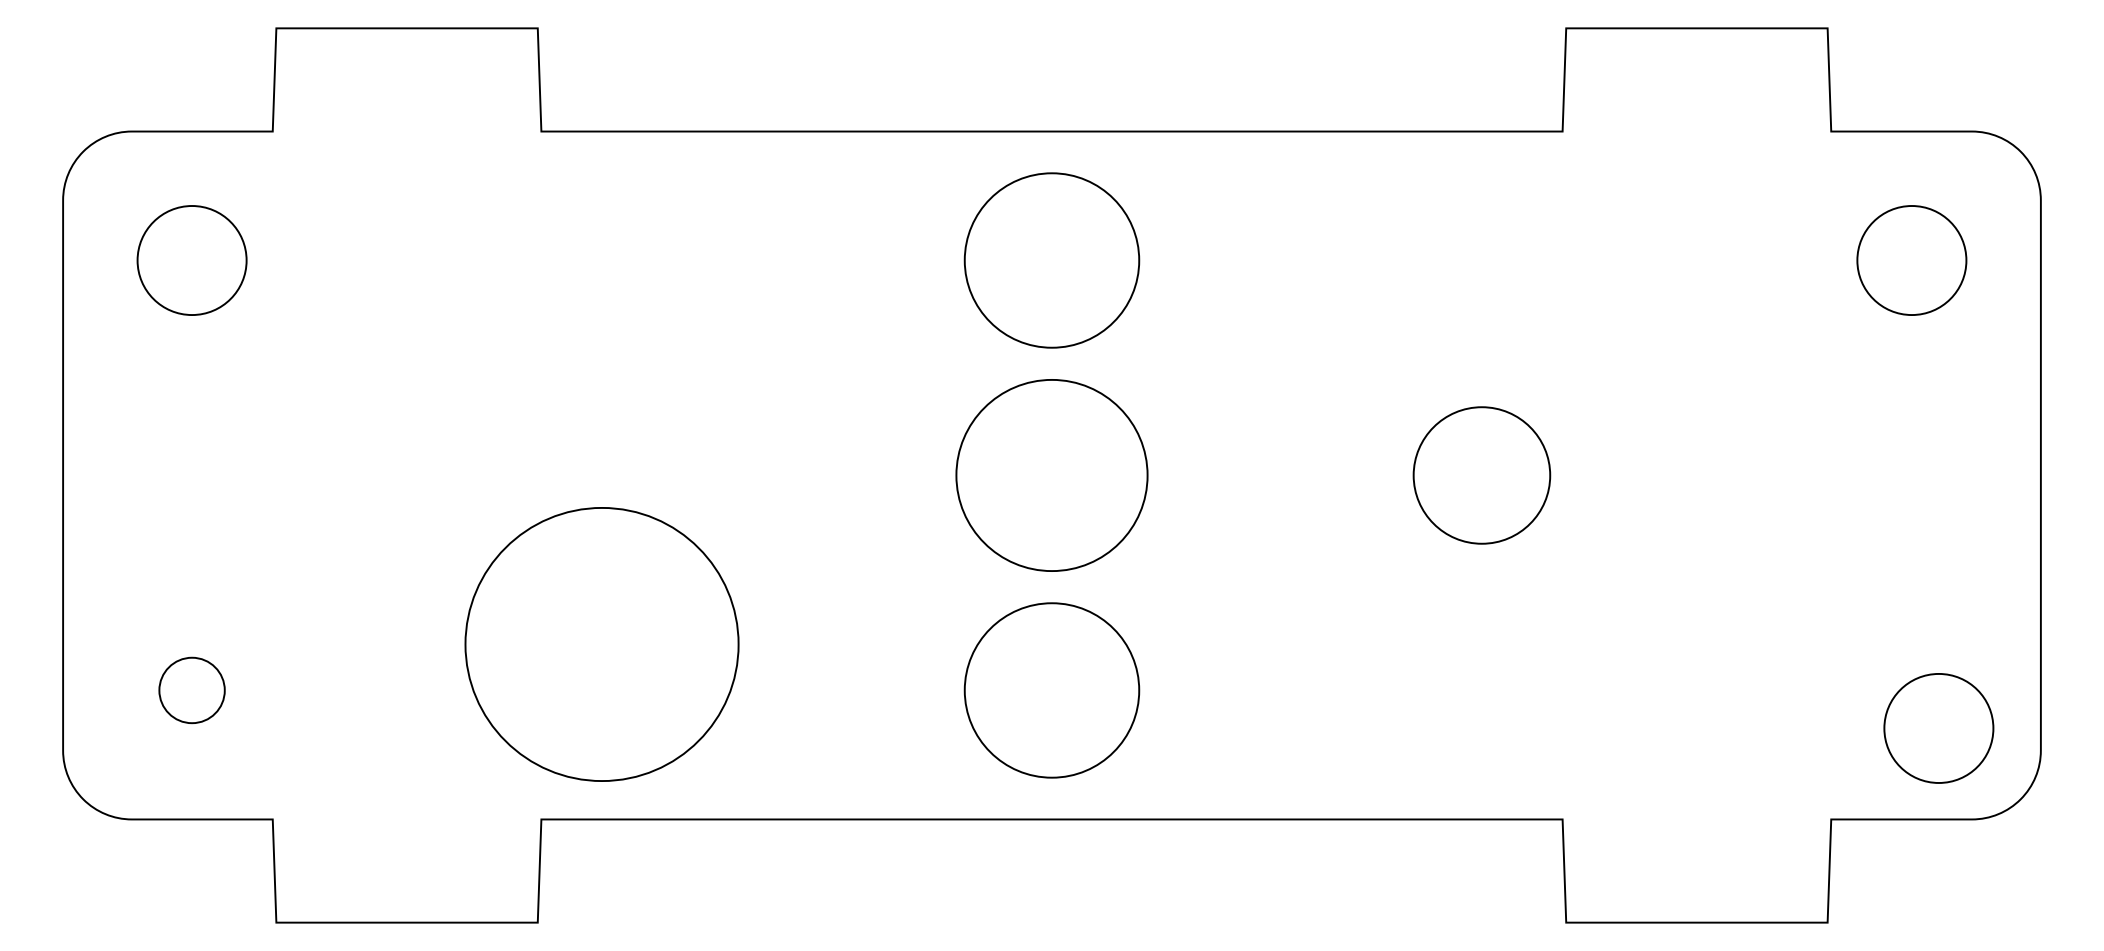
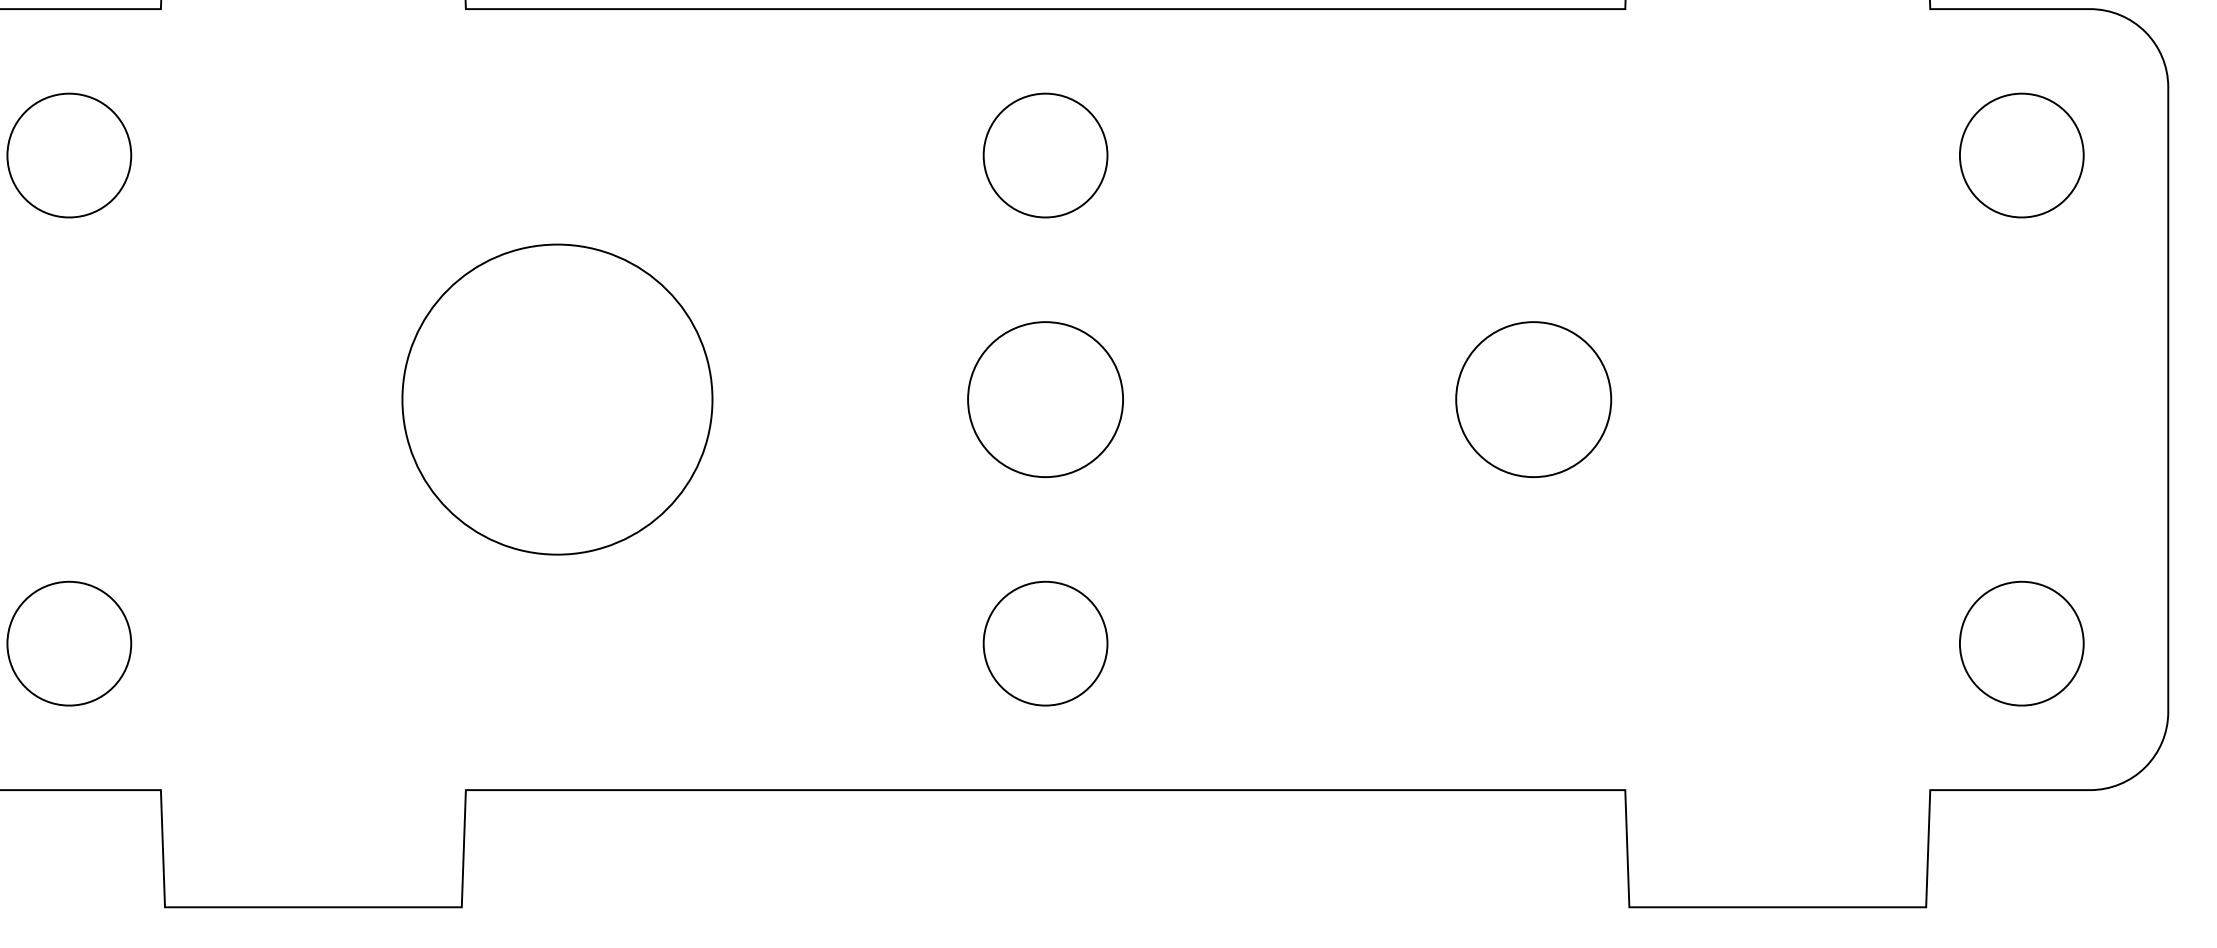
circle: (1051, 260) -> (1045, 155), size x0.62
circle: (1051, 475) -> (1045, 399), size x0.71
circle: (601, 644) -> (556, 399), moved
circle: (191, 689) -> (68, 642), size x1.67
circle: (1051, 689) -> (1045, 642), size x0.62
circle: (1938, 728) -> (2021, 643), moved

